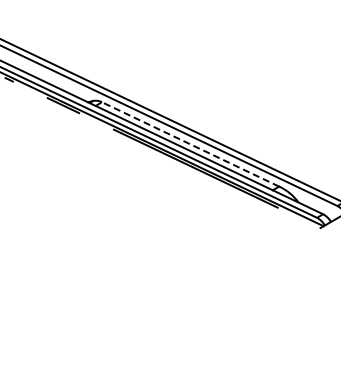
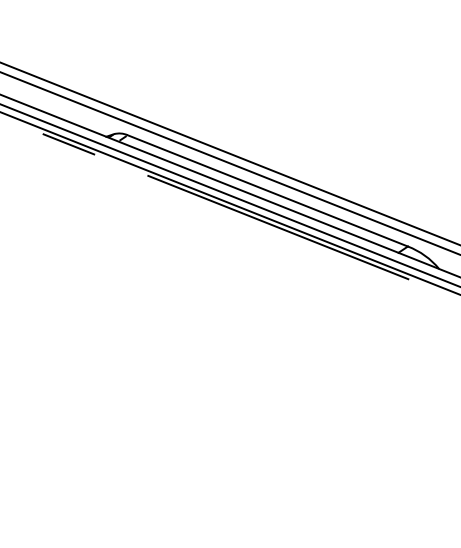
line: (190, 144) -> (267, 191), dashed -> solid

